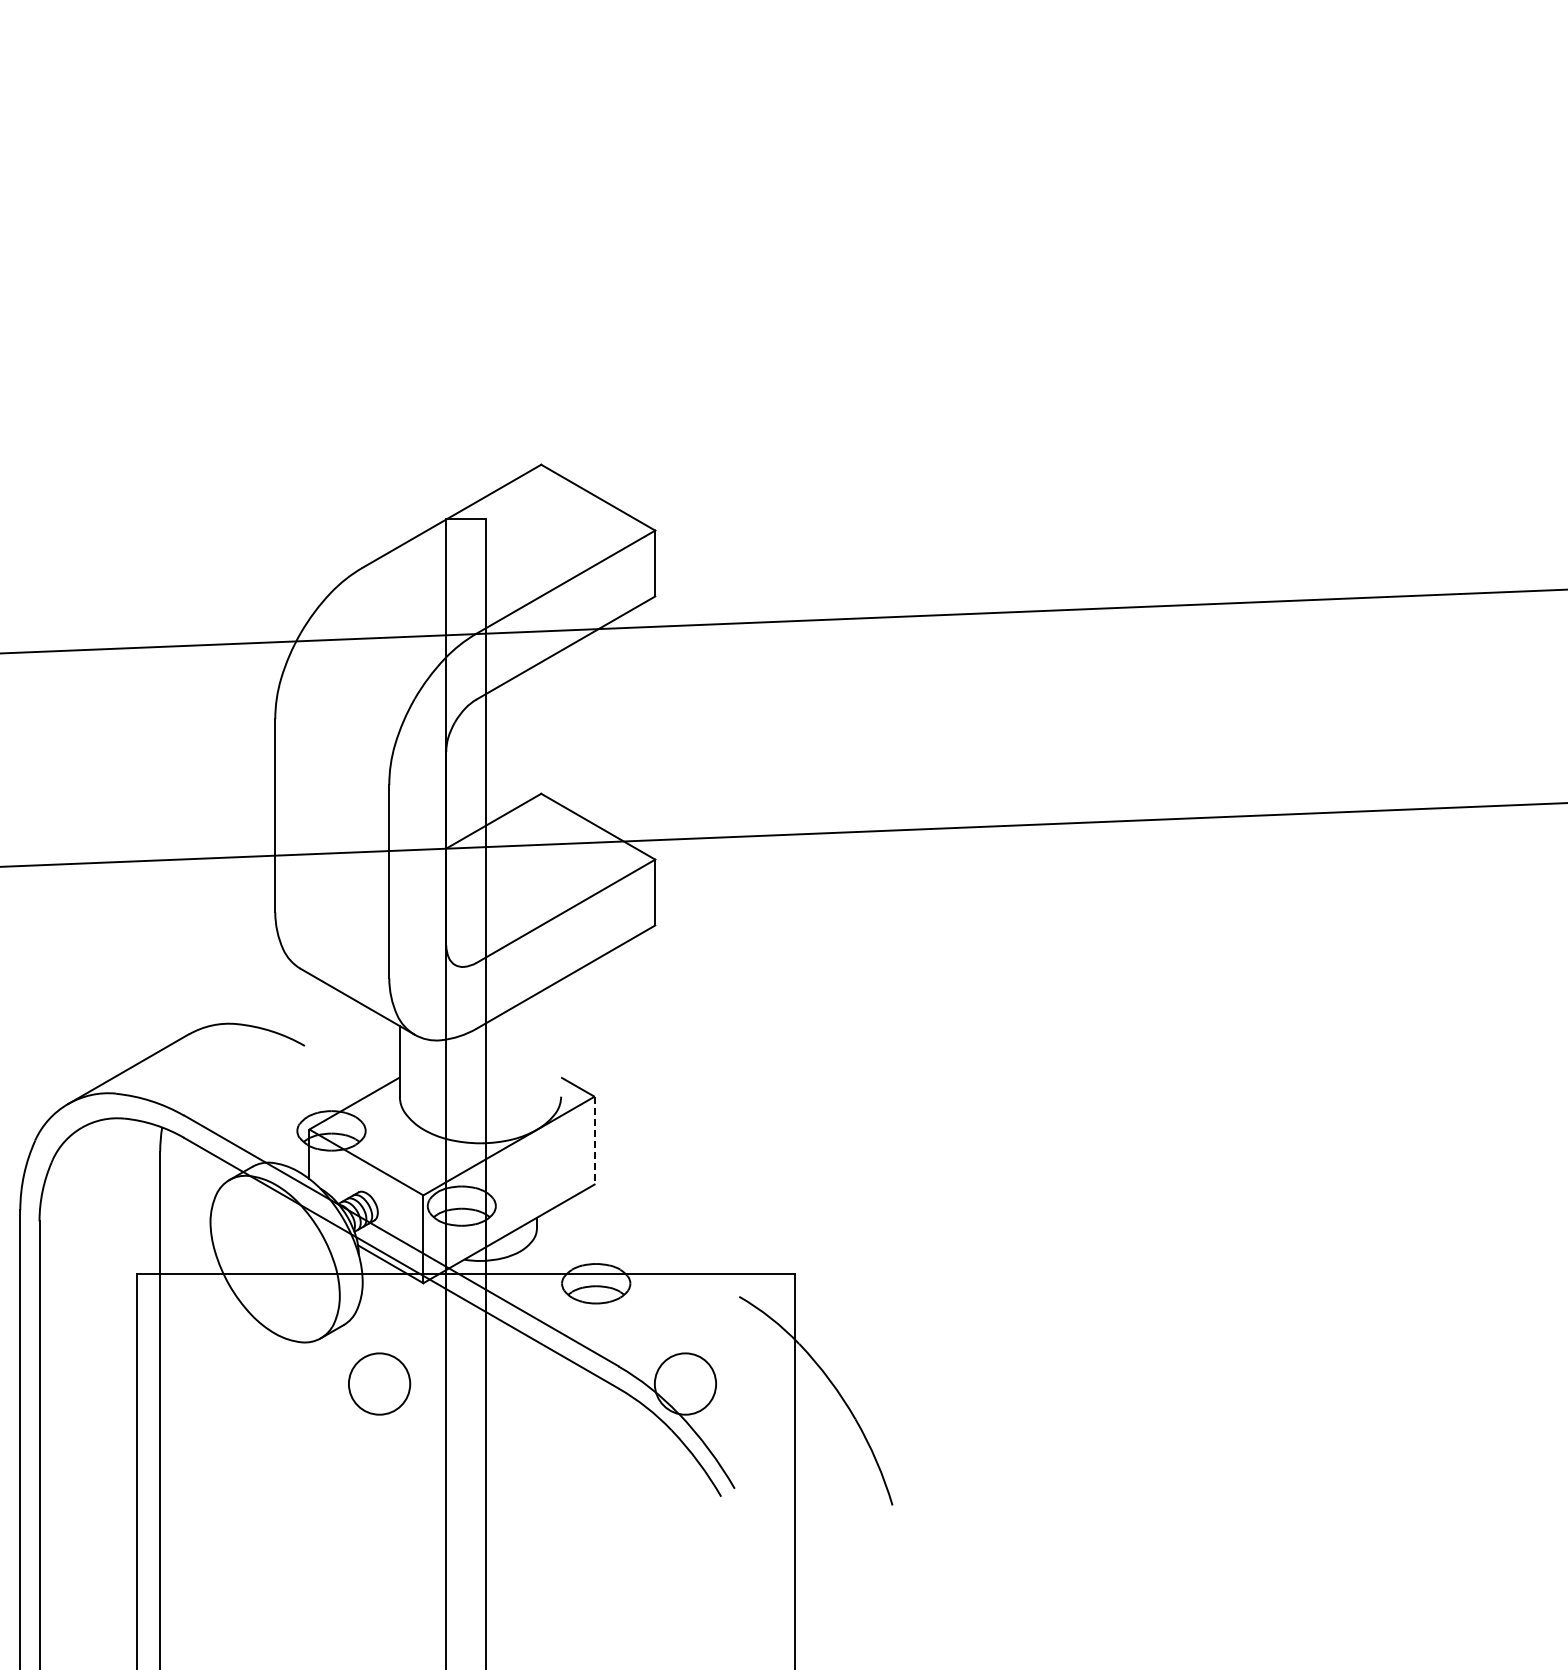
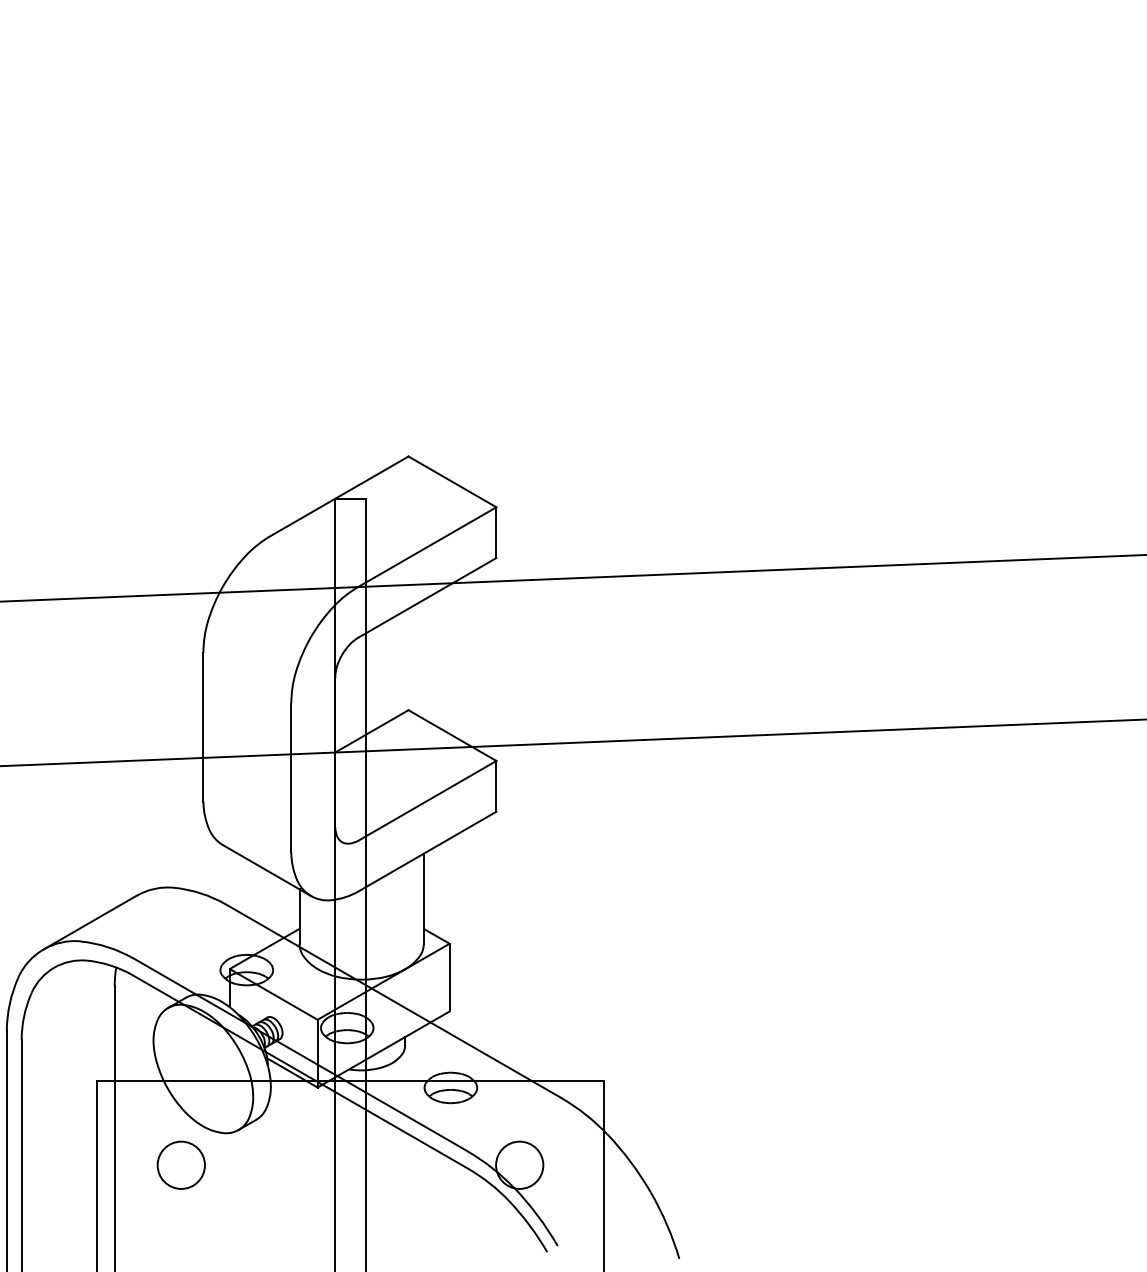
line: (561, 1037) -> (424, 898), added
line: (594, 1140) -> (449, 977), dashed -> solid
line: (521, 1170) -> (393, 1000), added
circle: (379, 1383) -> (181, 1164), moved

